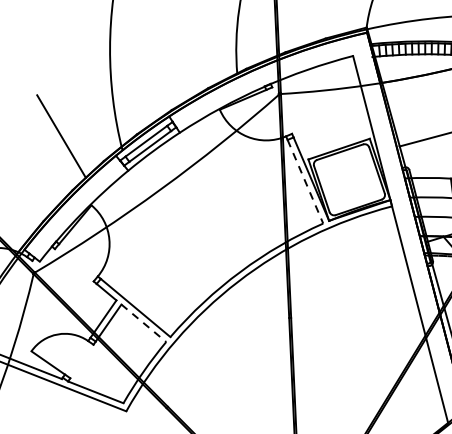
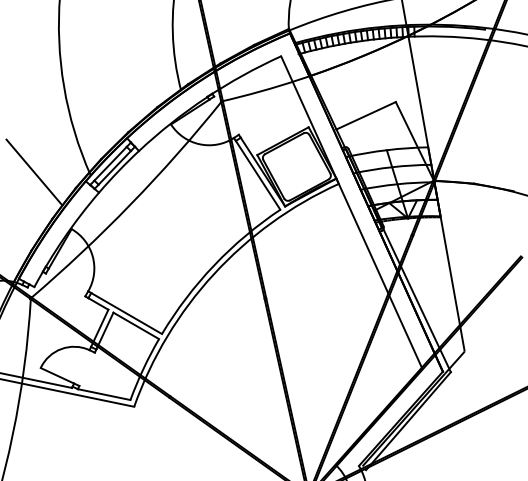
line: (305, 182) -> (258, 175), dashed -> solid
line: (143, 324) -> (136, 326), dashed -> solid

